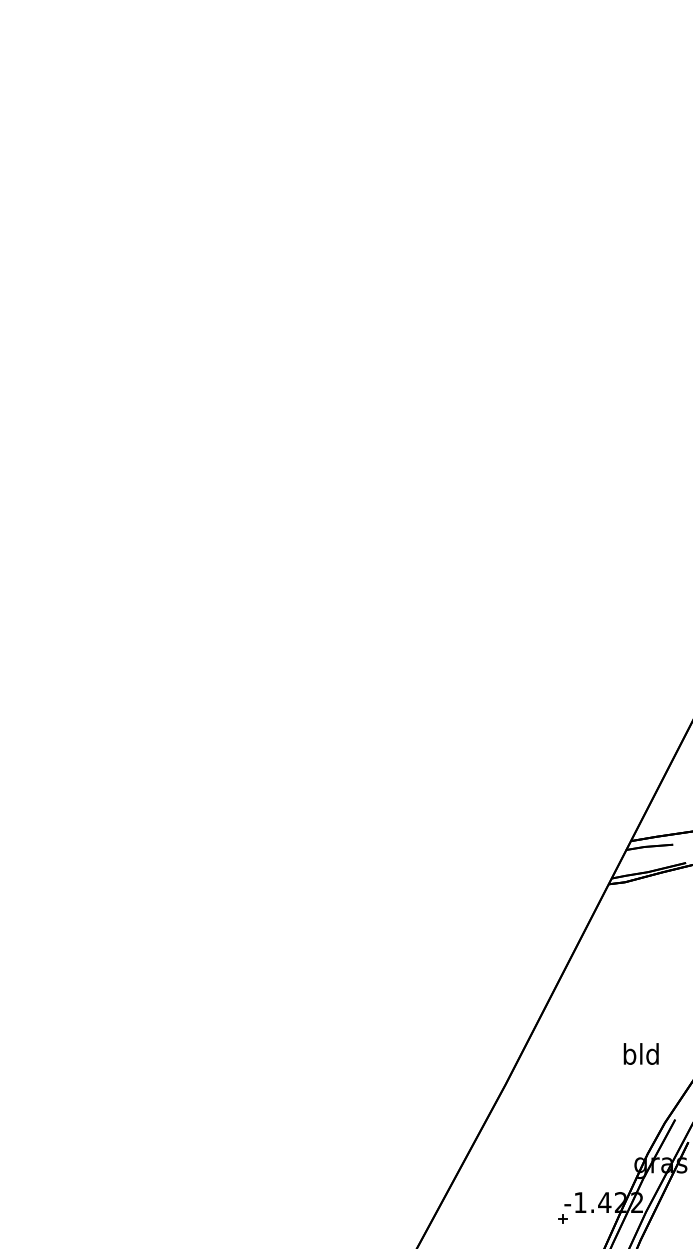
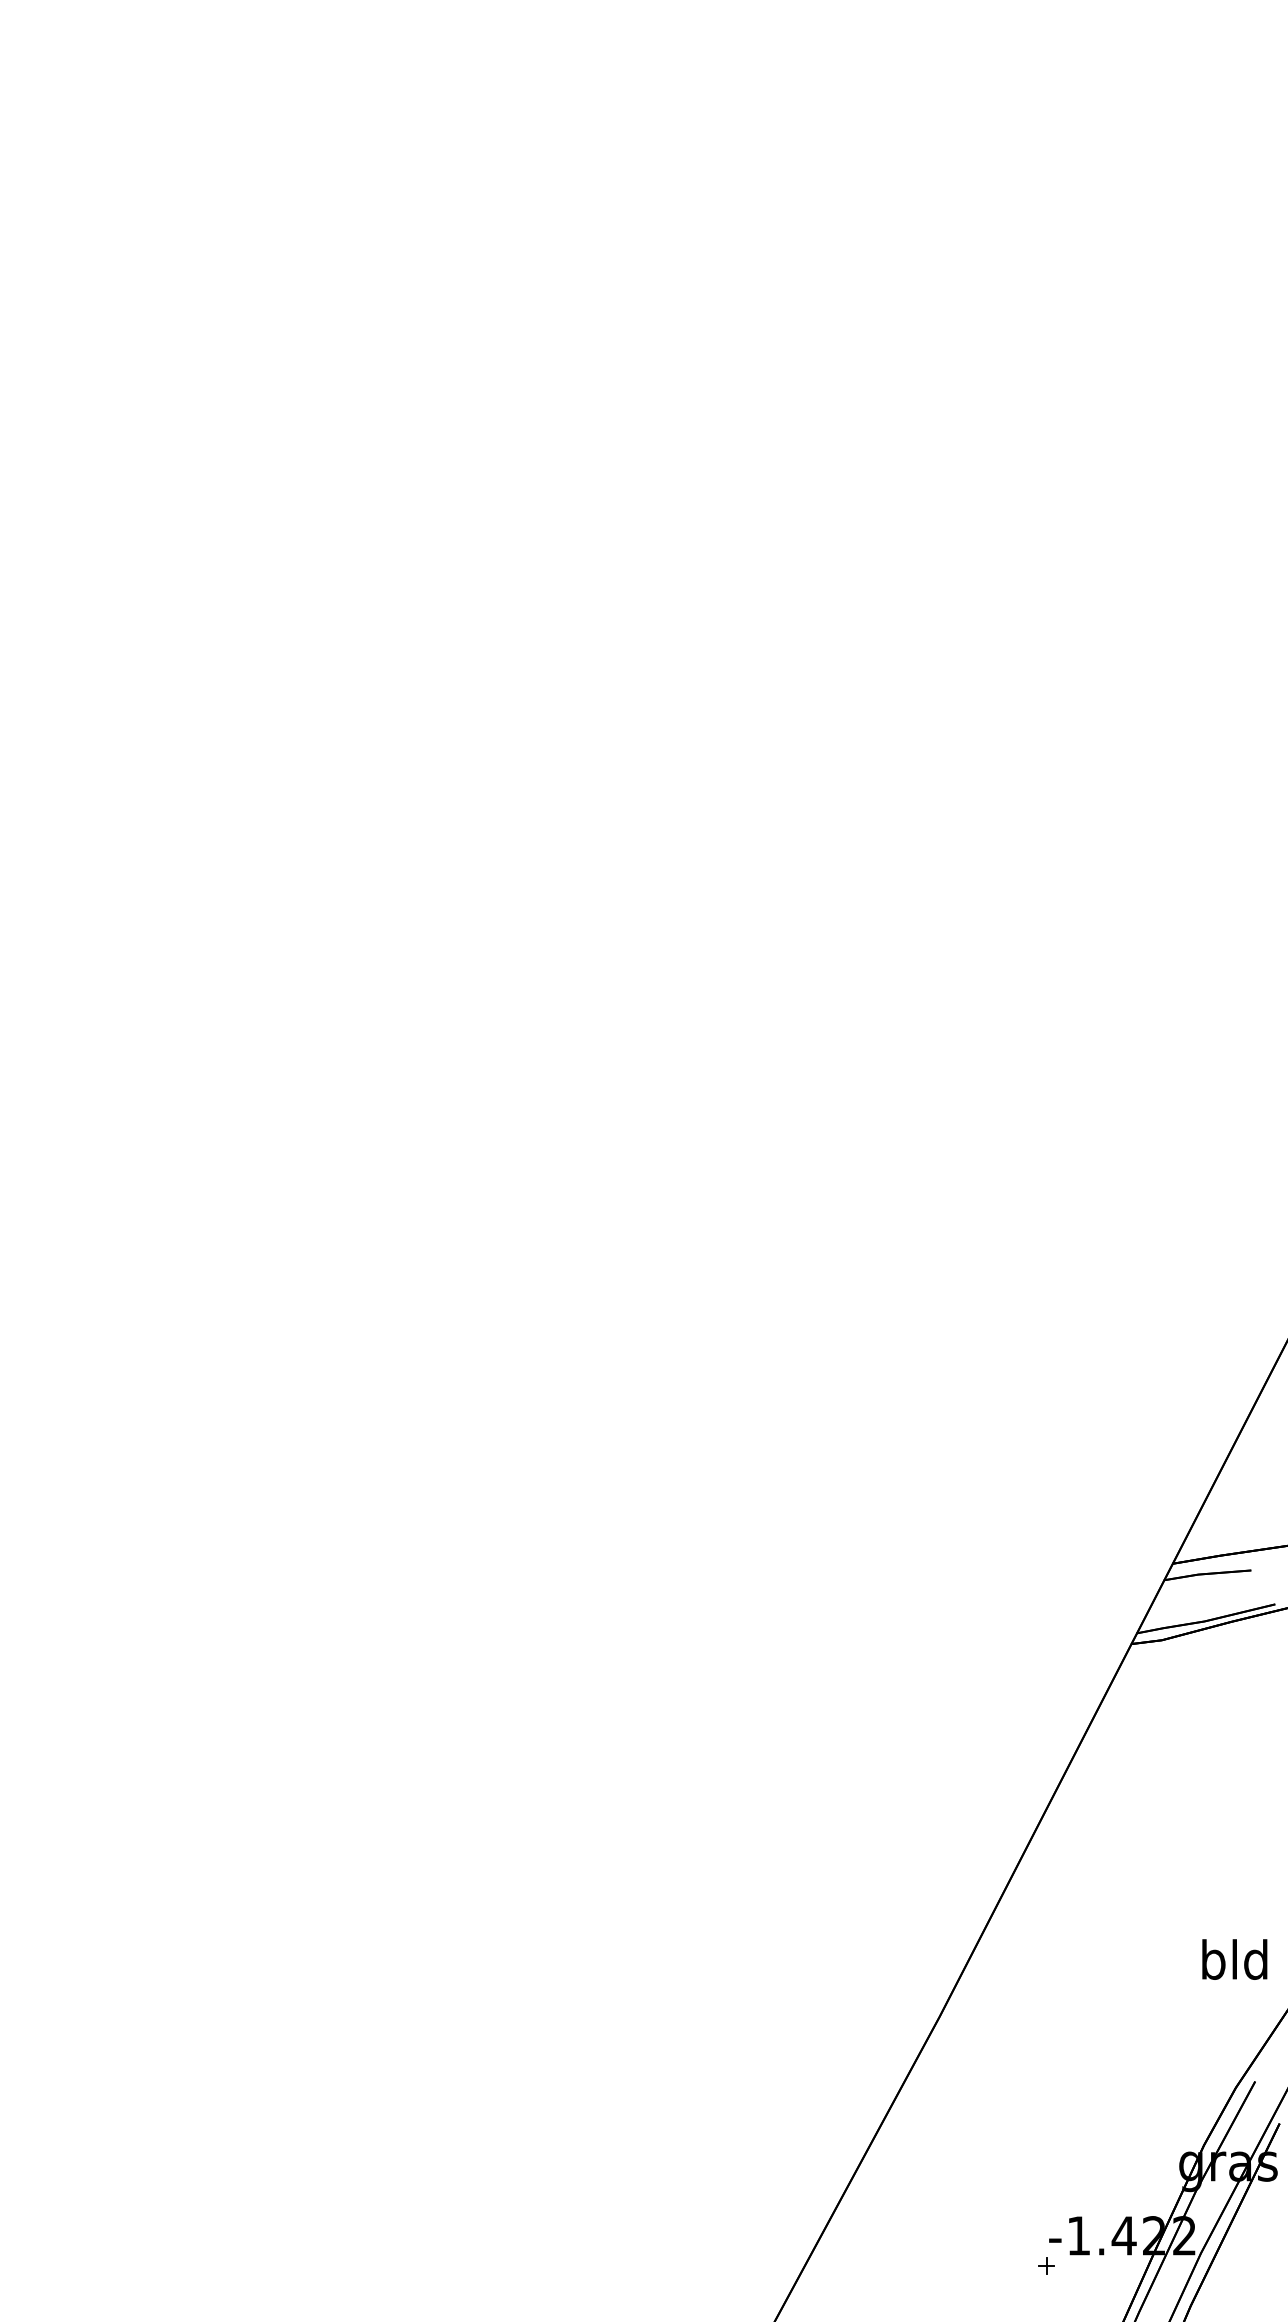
text: (640, 1053) -> (1233, 1958), moved

